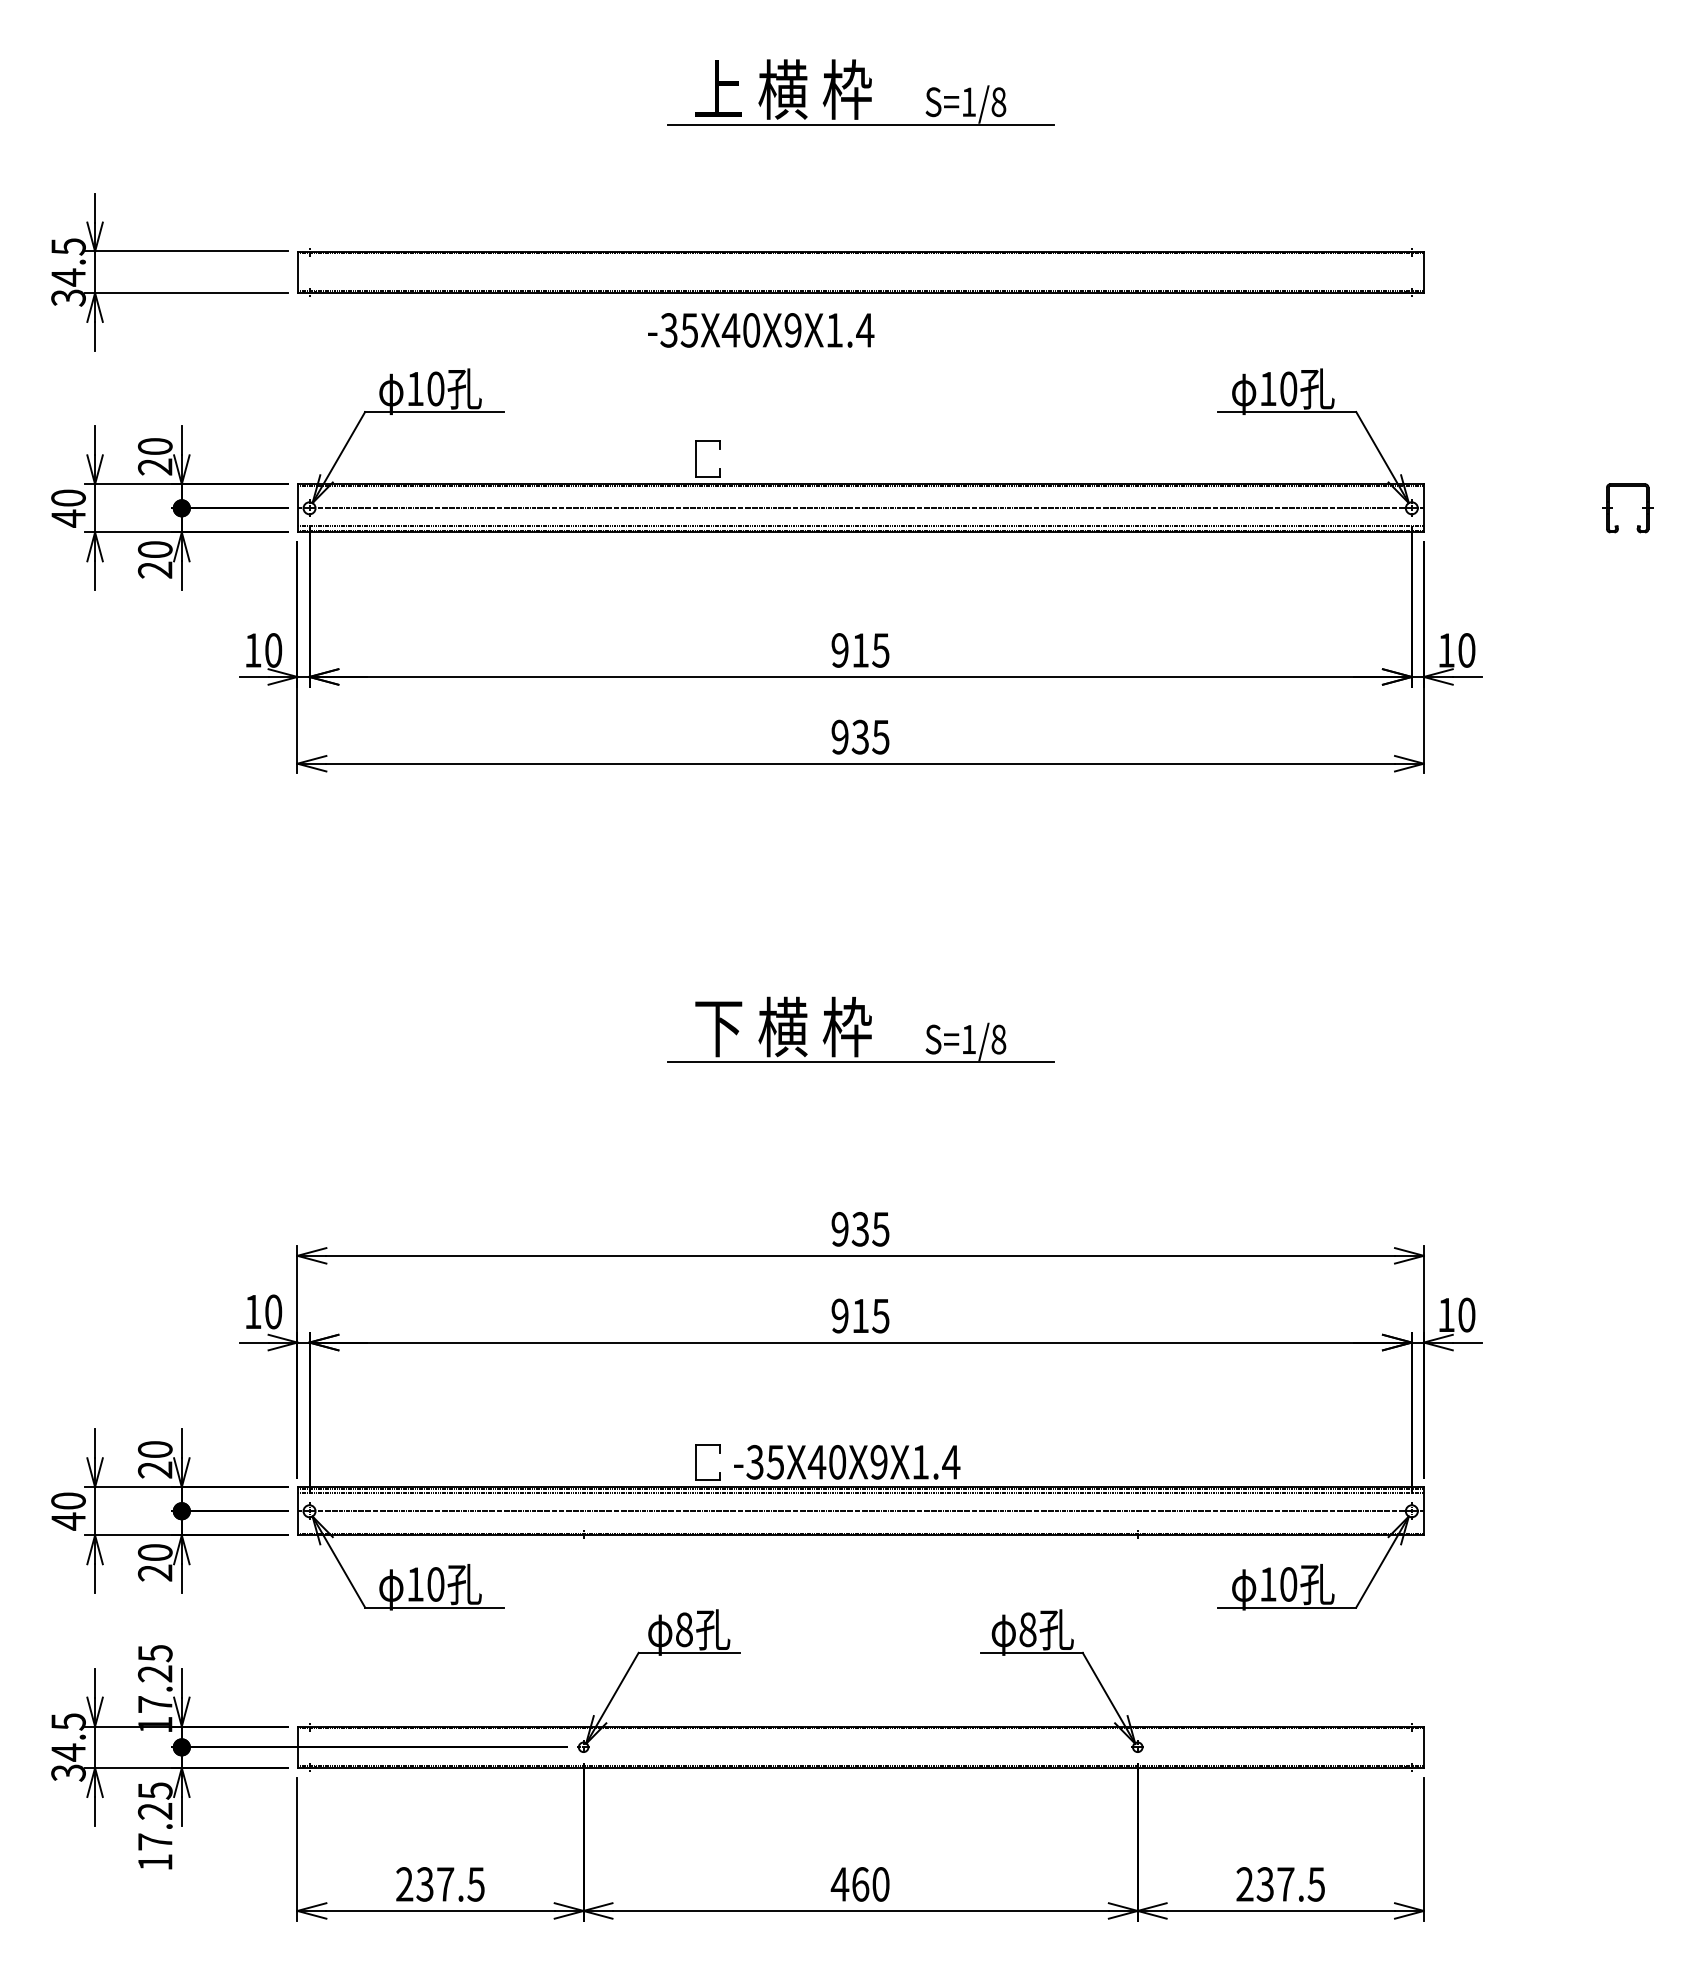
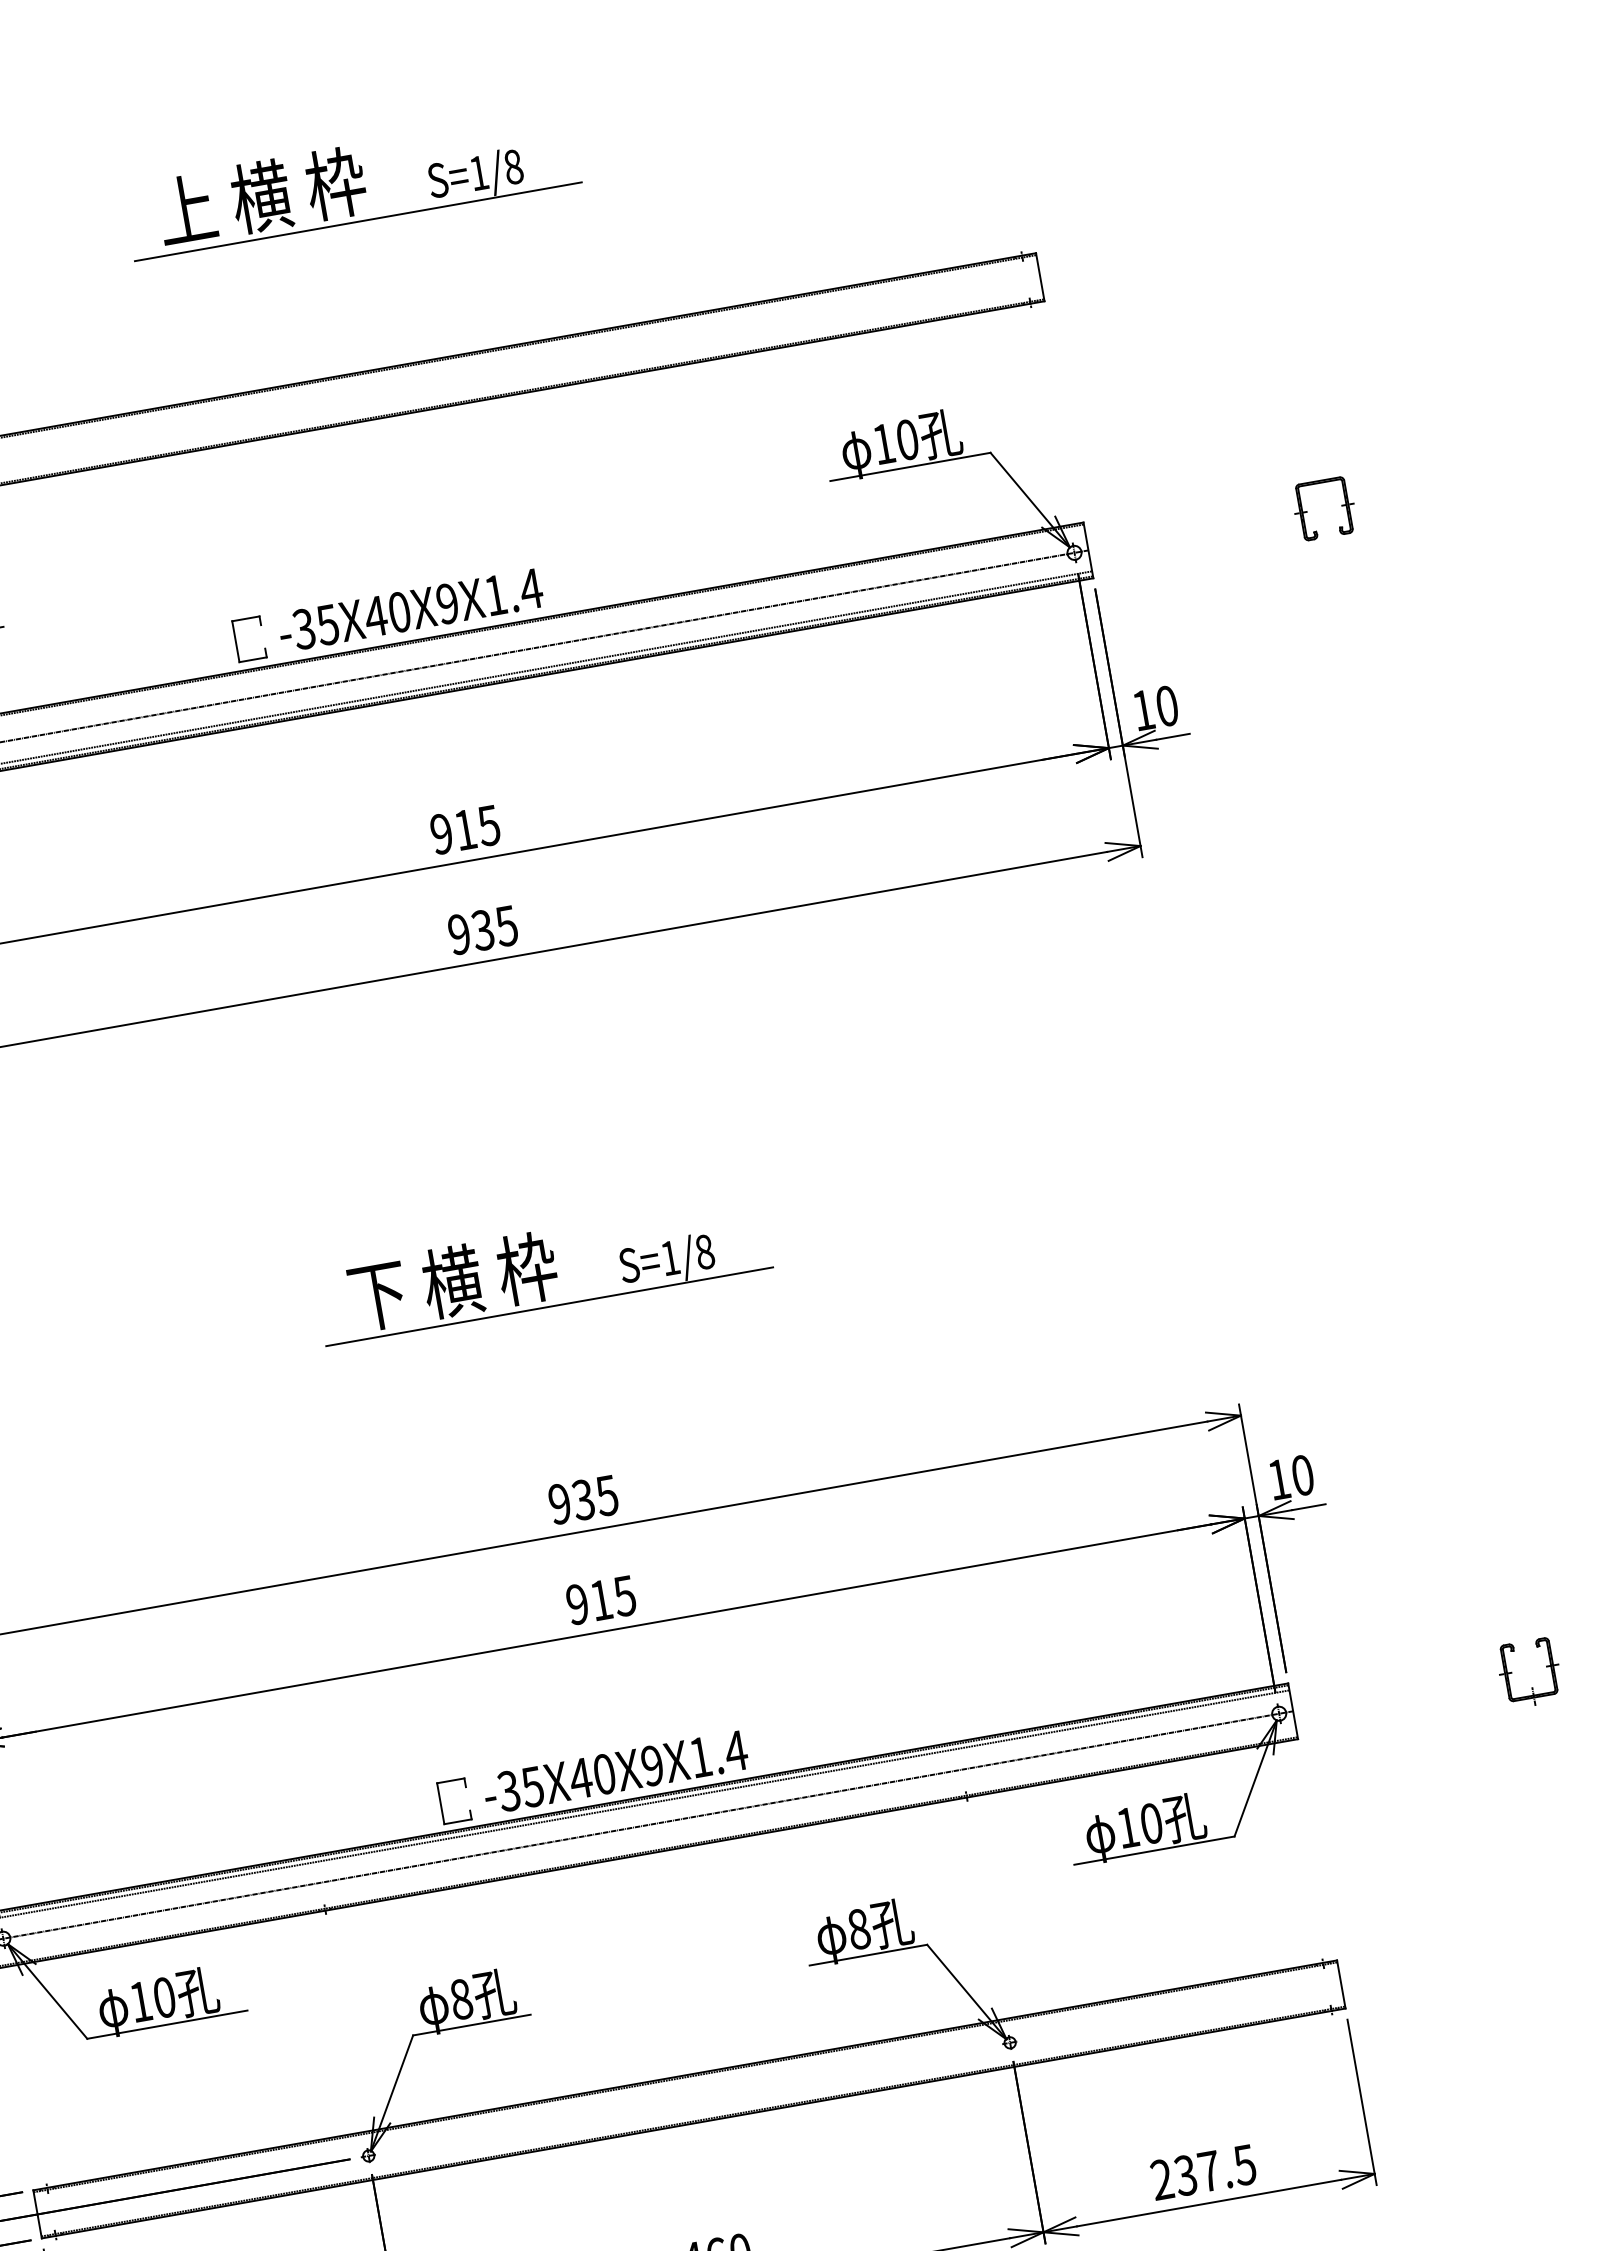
text: (761, 330) -> (411, 610), moved
part: (1627, 1526) -> (1531, 1687), added

